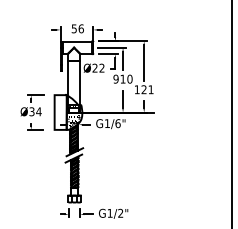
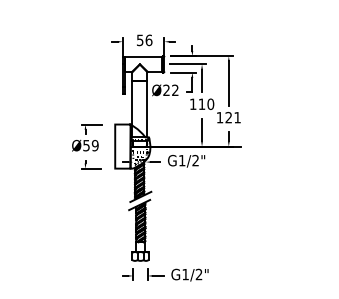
text: (115, 79) -> (192, 104), 910 -> 110
text: (35, 111) -> (90, 145), Ø34 -> Ø59
text: (117, 123) -> (195, 160), G1/6" -> G1/2"

